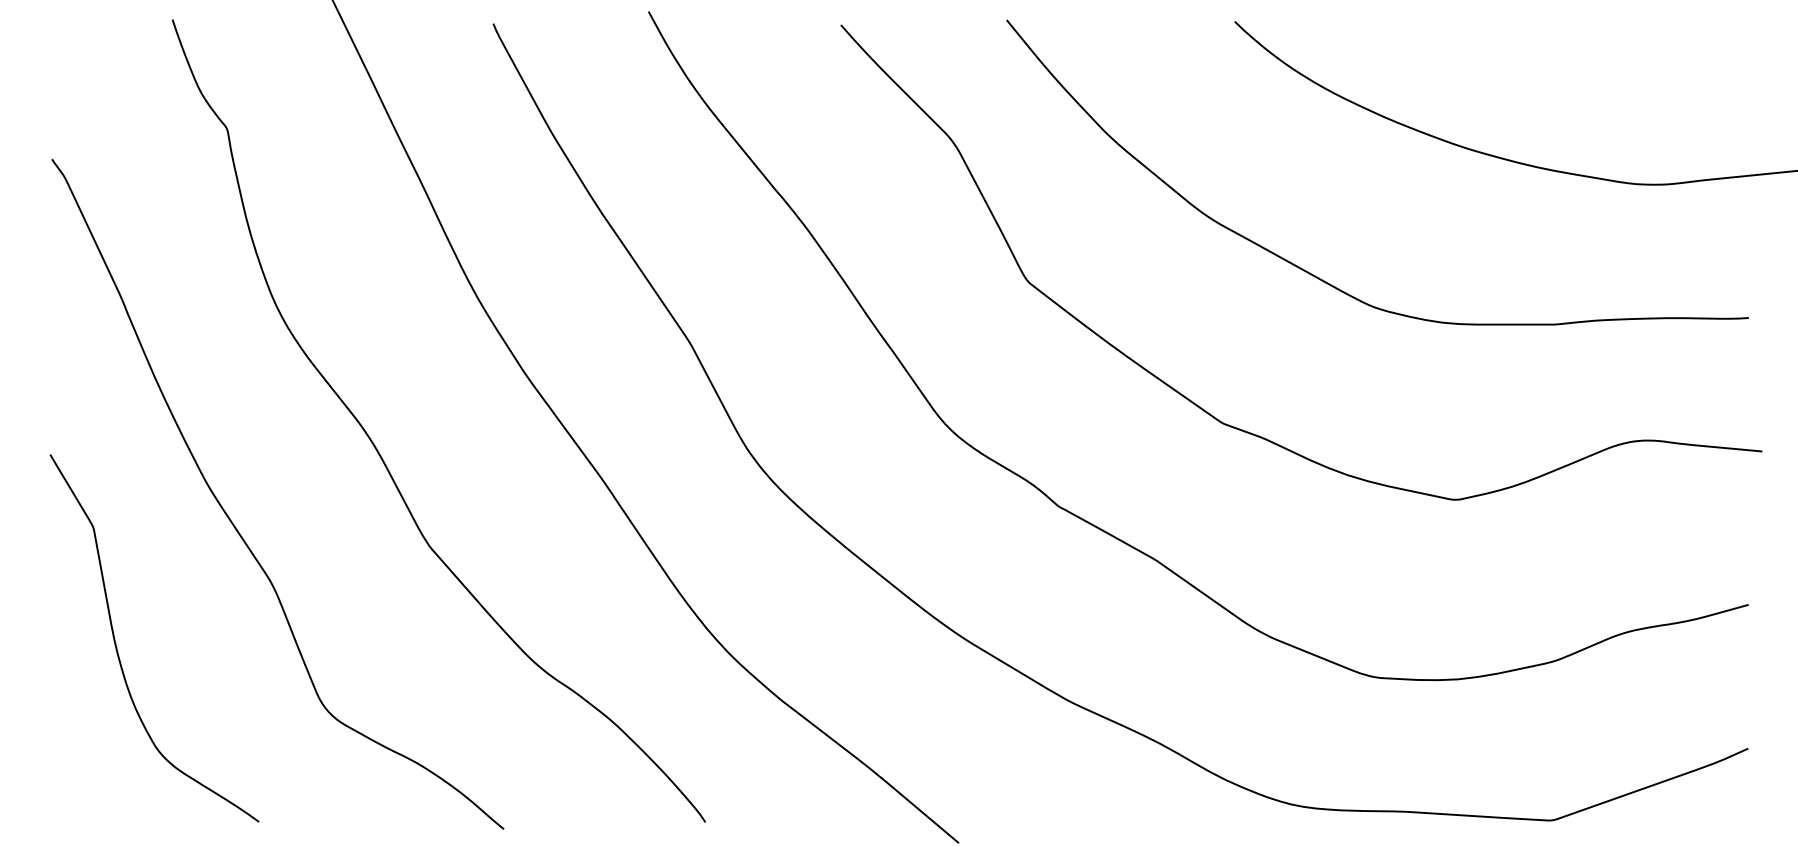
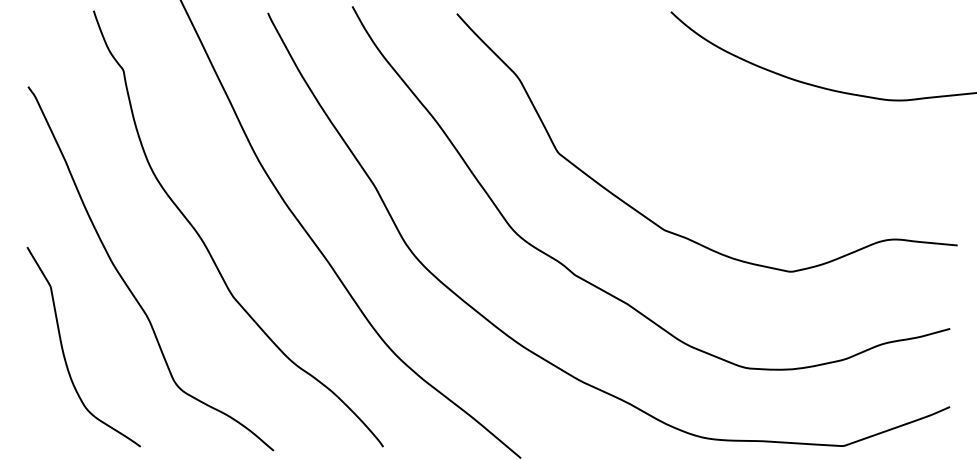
curve: (1320, 276) -> (717, 150), removed

